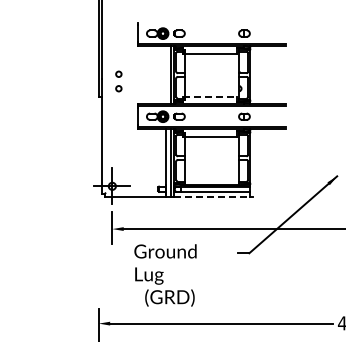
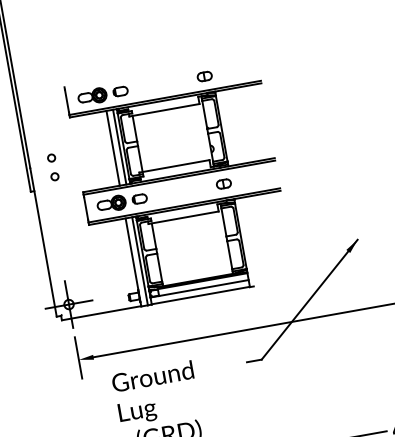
line: (166, 75) -> (113, 148), added
line: (210, 96) -> (175, 165), dashed -> solid
line: (212, 197) -> (201, 295), dashed -> solid

